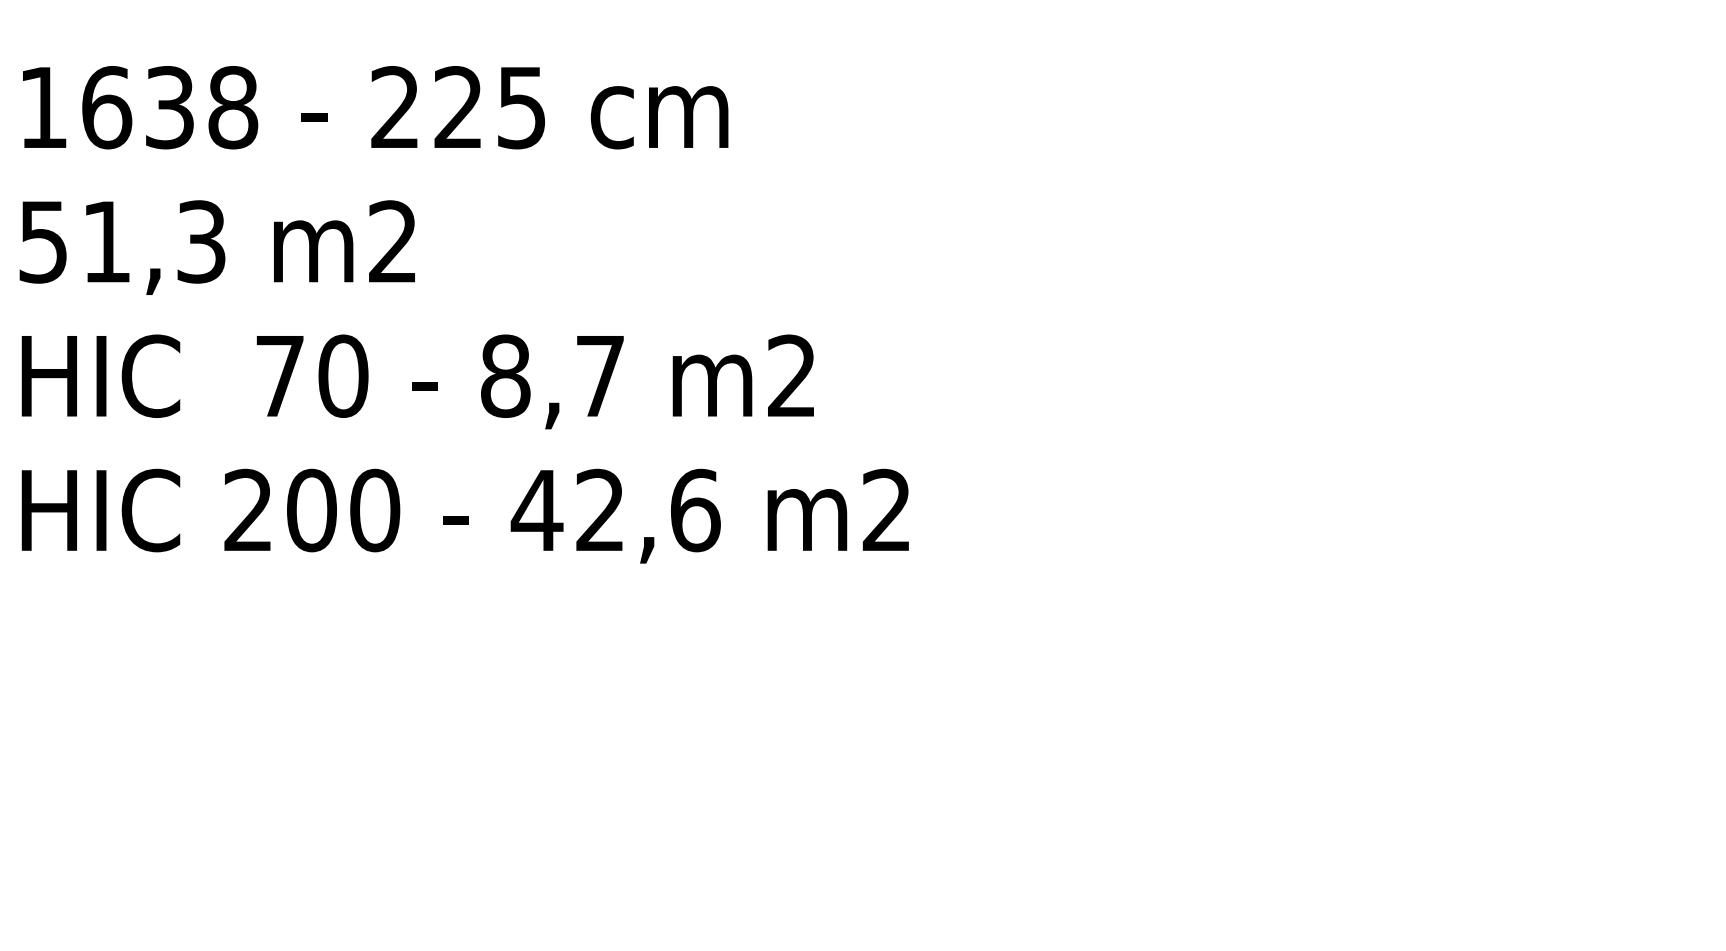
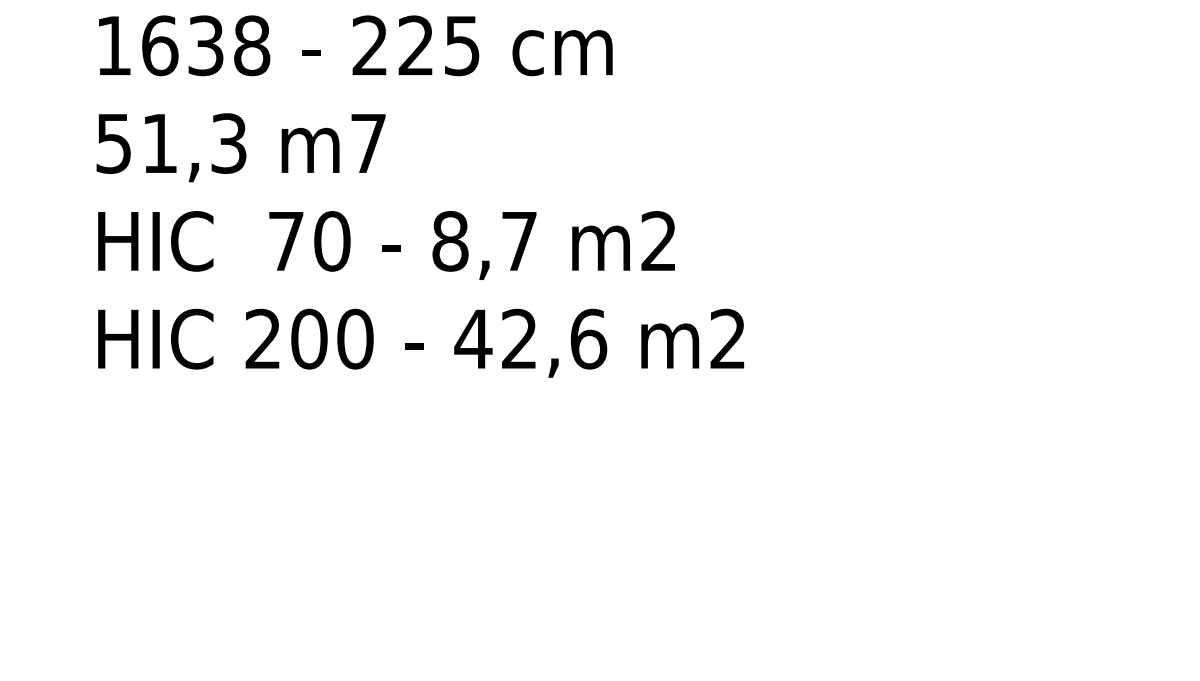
text: (392, 241) -> (368, 143), m2 -> m7

